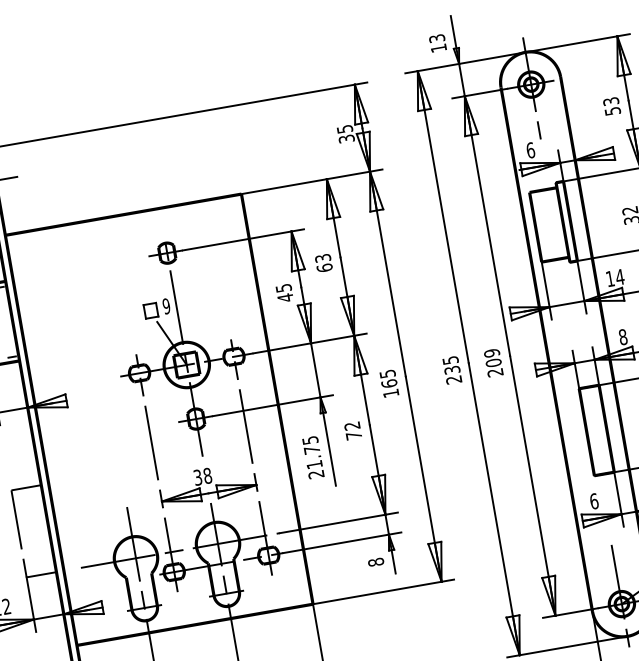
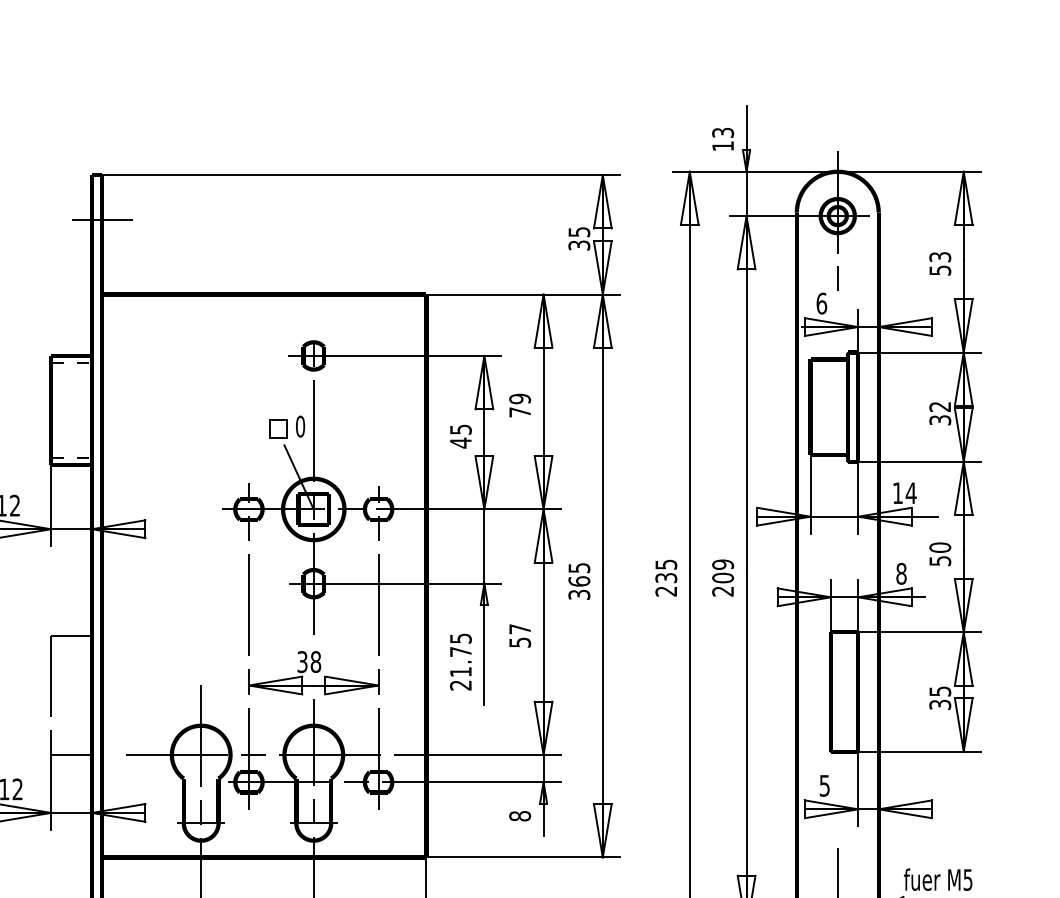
text: (324, 262) -> (520, 405), 63 -> 79
text: (165, 306) -> (299, 426), 9 -> 0
text: (391, 393) -> (579, 594), 165 -> 365
text: (353, 430) -> (520, 635), 72 -> 57
text: (593, 501) -> (824, 785), 6 -> 5

